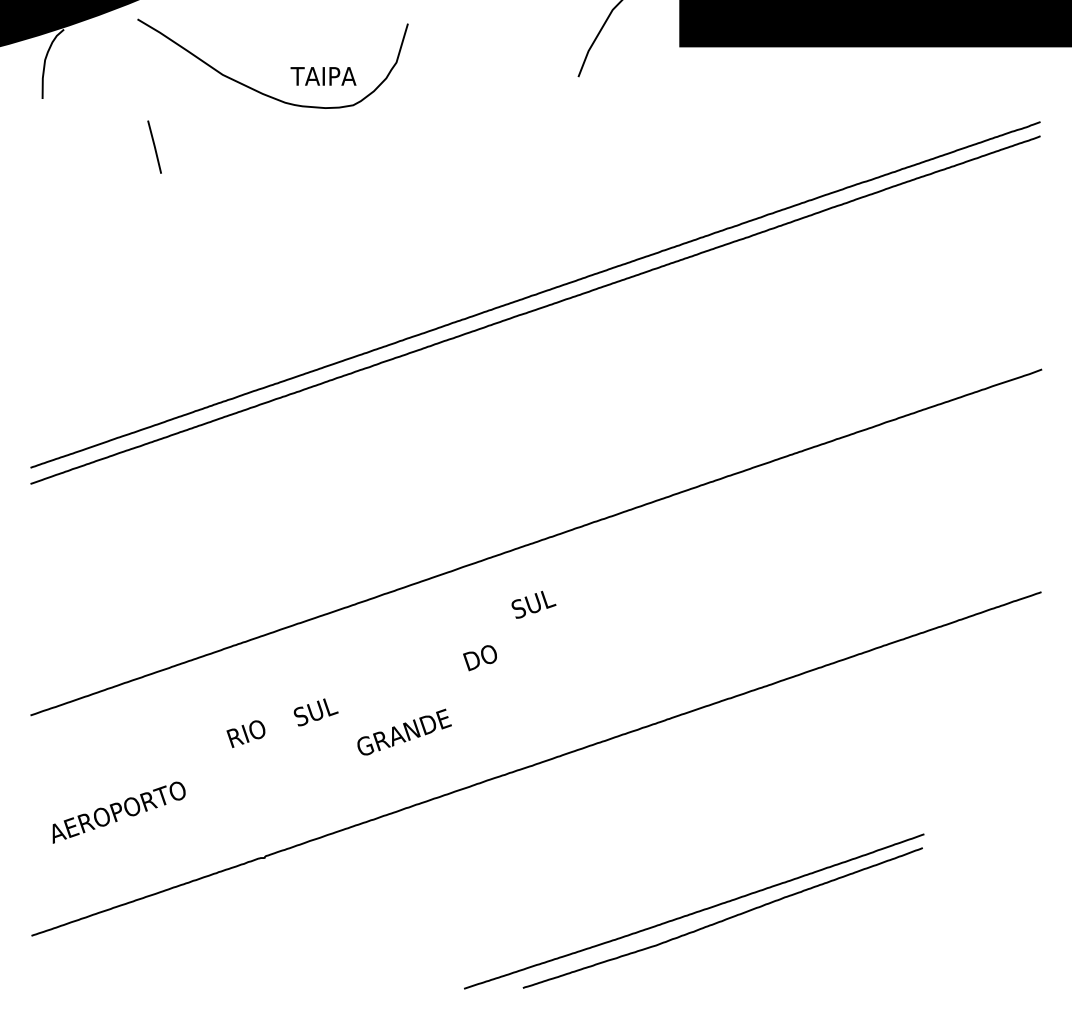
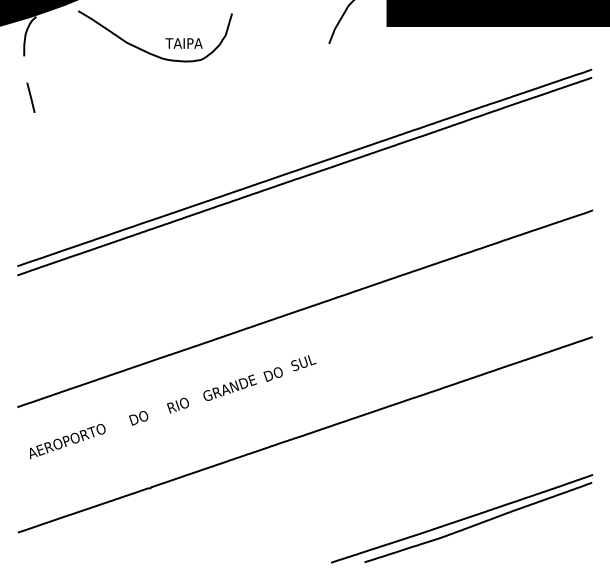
line: (153, 146) -> (30, 97), moved
text: (533, 605) -> (303, 363), moved
text: (315, 712) -> (179, 405), SUL -> RIO
text: (403, 731) -> (229, 387), moved
text: (246, 733) -> (140, 417), RIO -> DO
text: (118, 812) -> (67, 441), moved
part: (695, 910) -> (462, 518), moved

